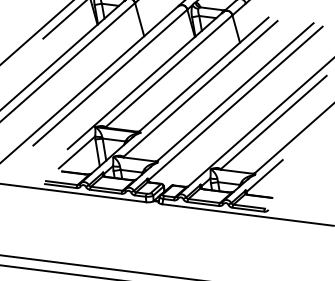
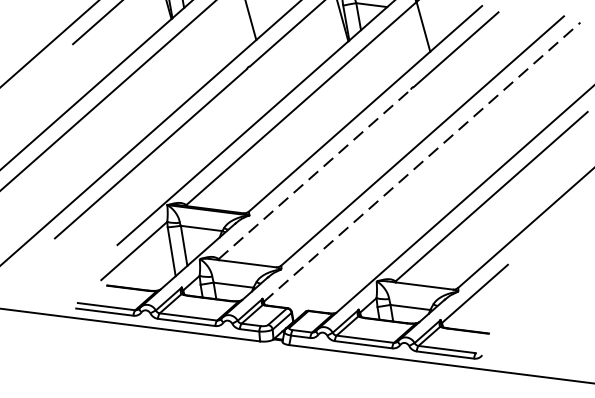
line: (235, 103) -> (422, 162), solid -> dashed
line: (176, 109) -> (314, 173), solid -> dashed

